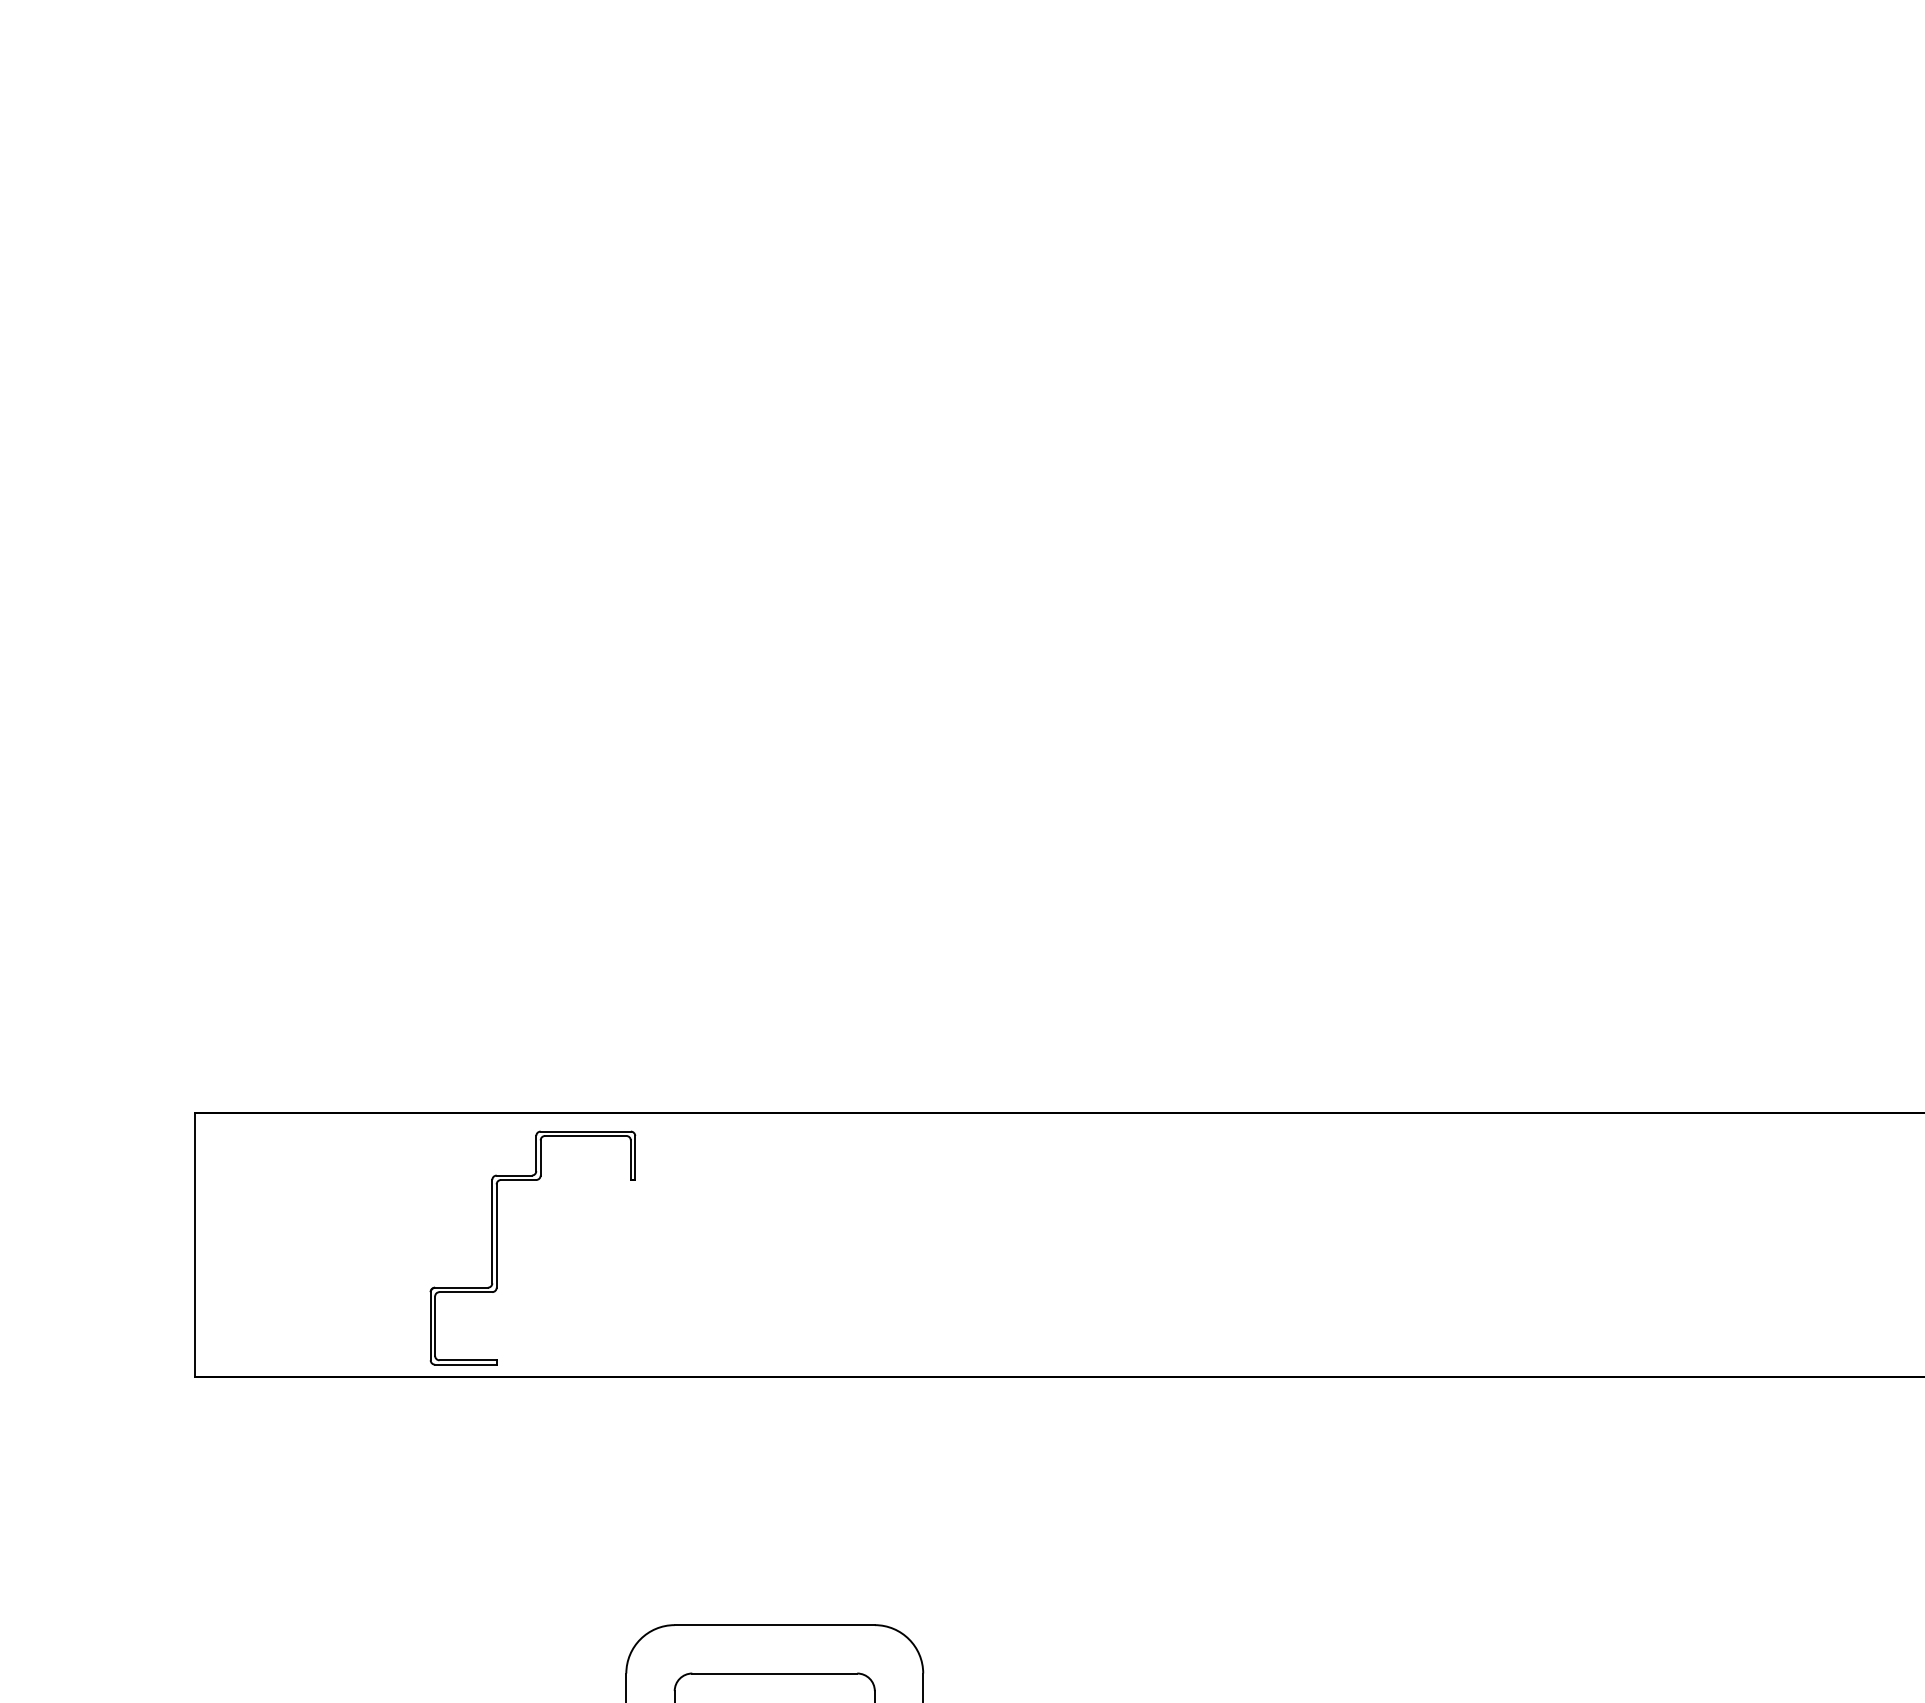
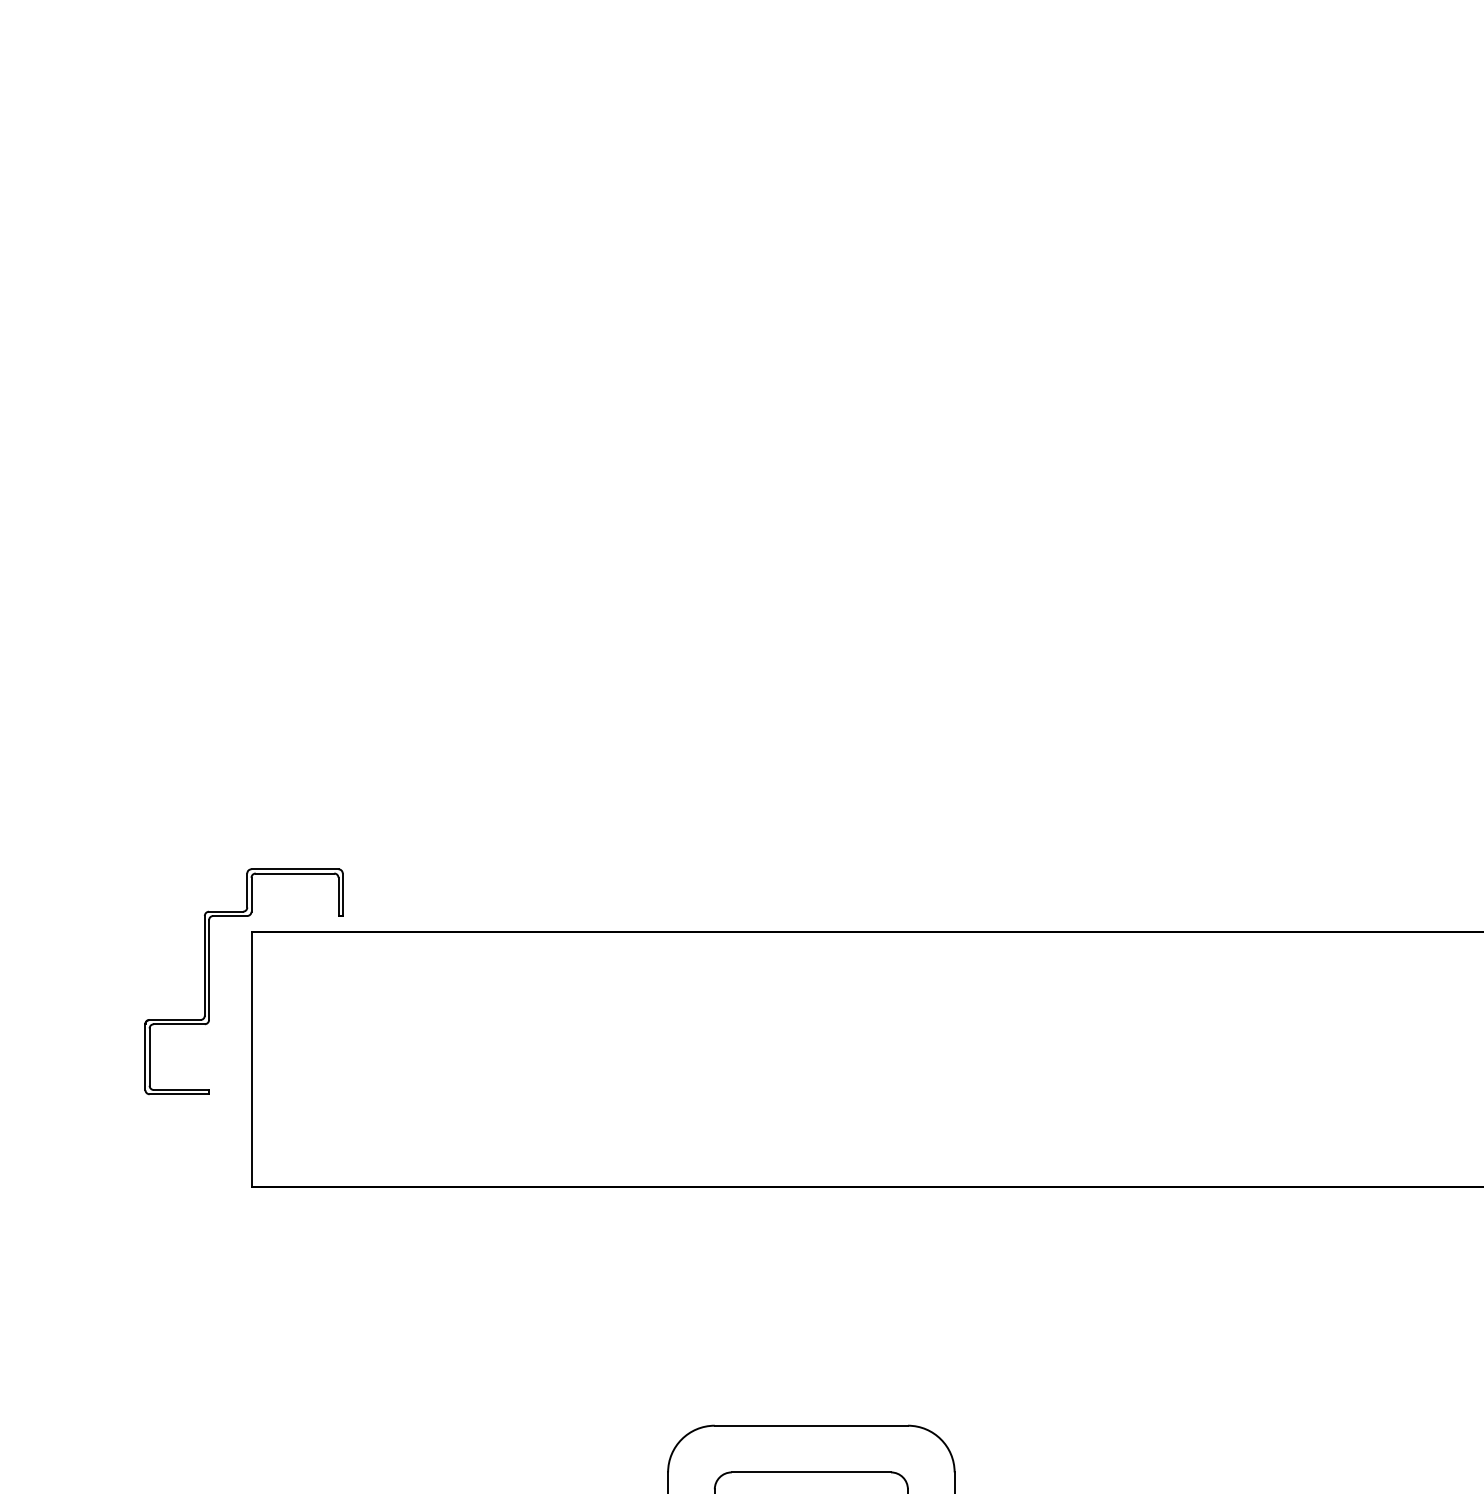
part: (497, 1247) -> (209, 981), moved

